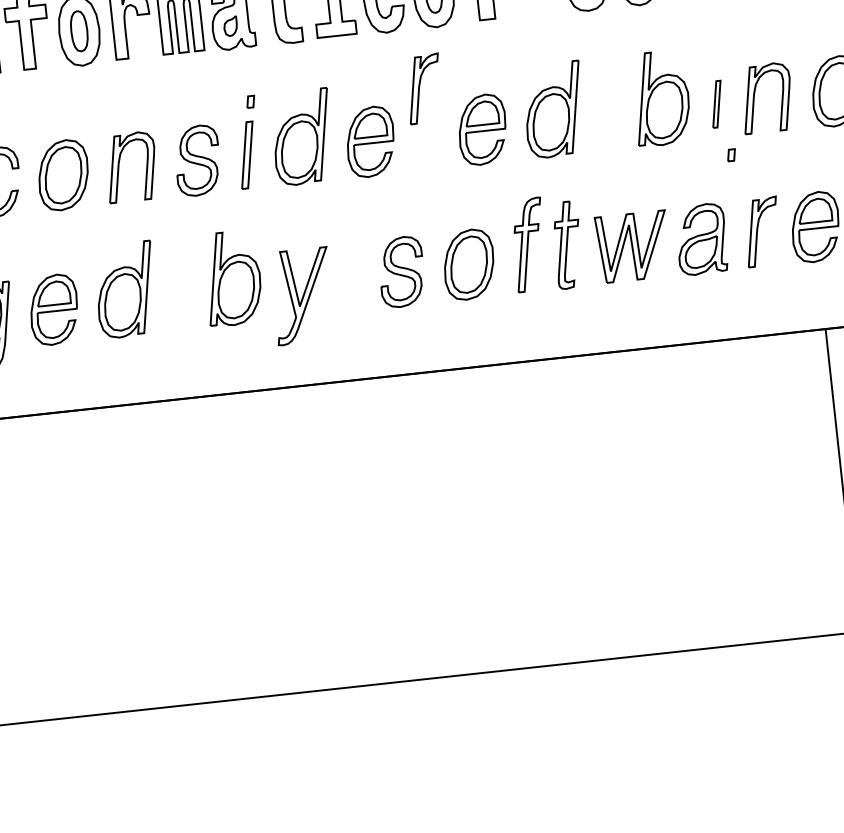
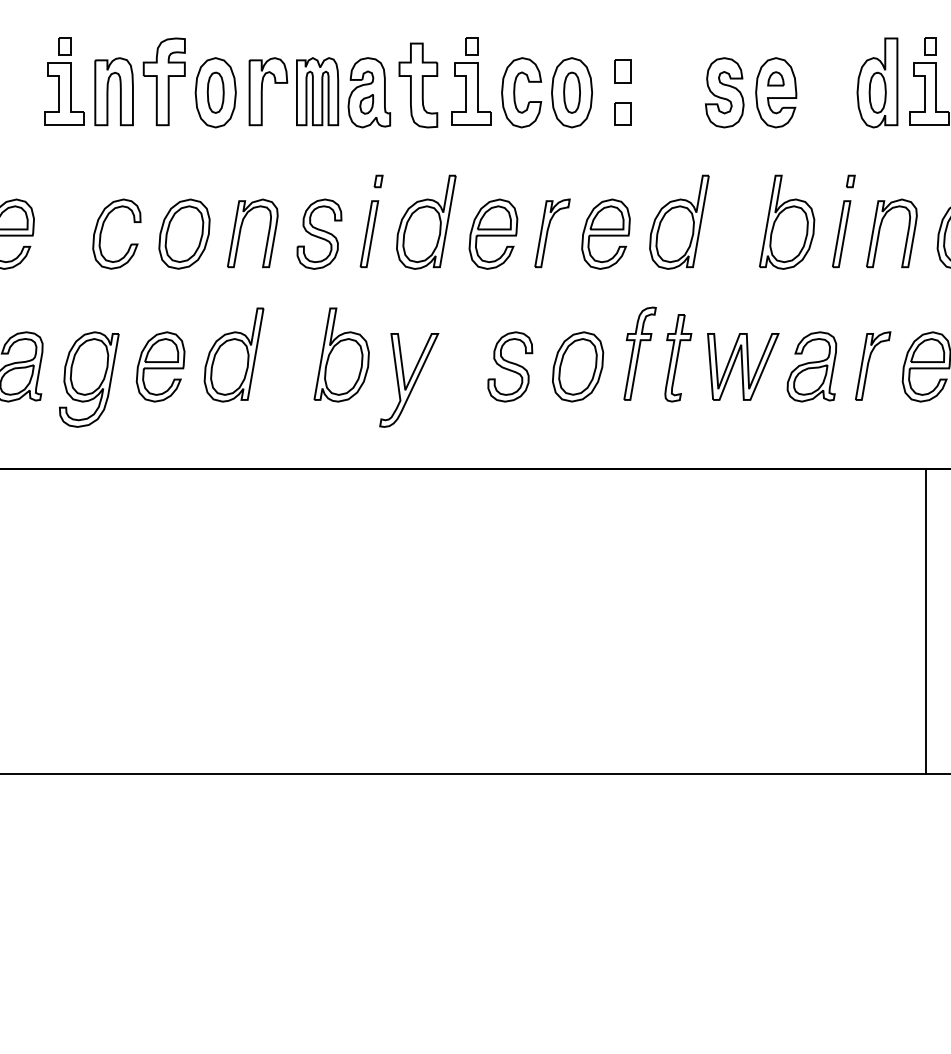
part: (424, 89) -> (552, 233), moved
part: (716, 104) -> (841, 234), size x1.43
part: (731, 155) -> (850, 181), moved

